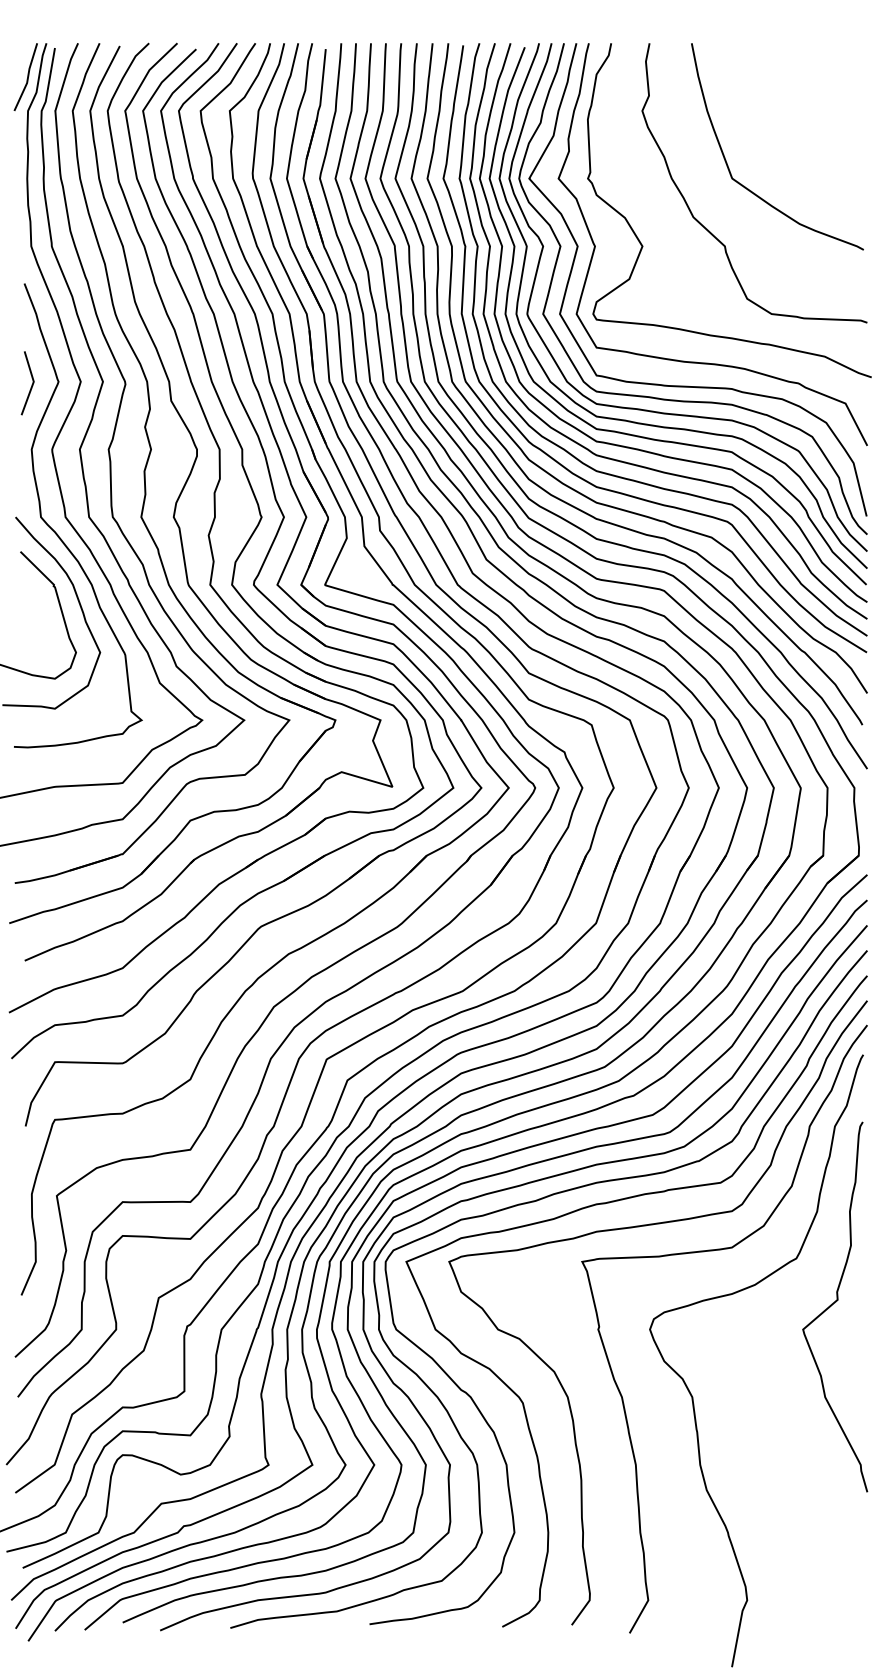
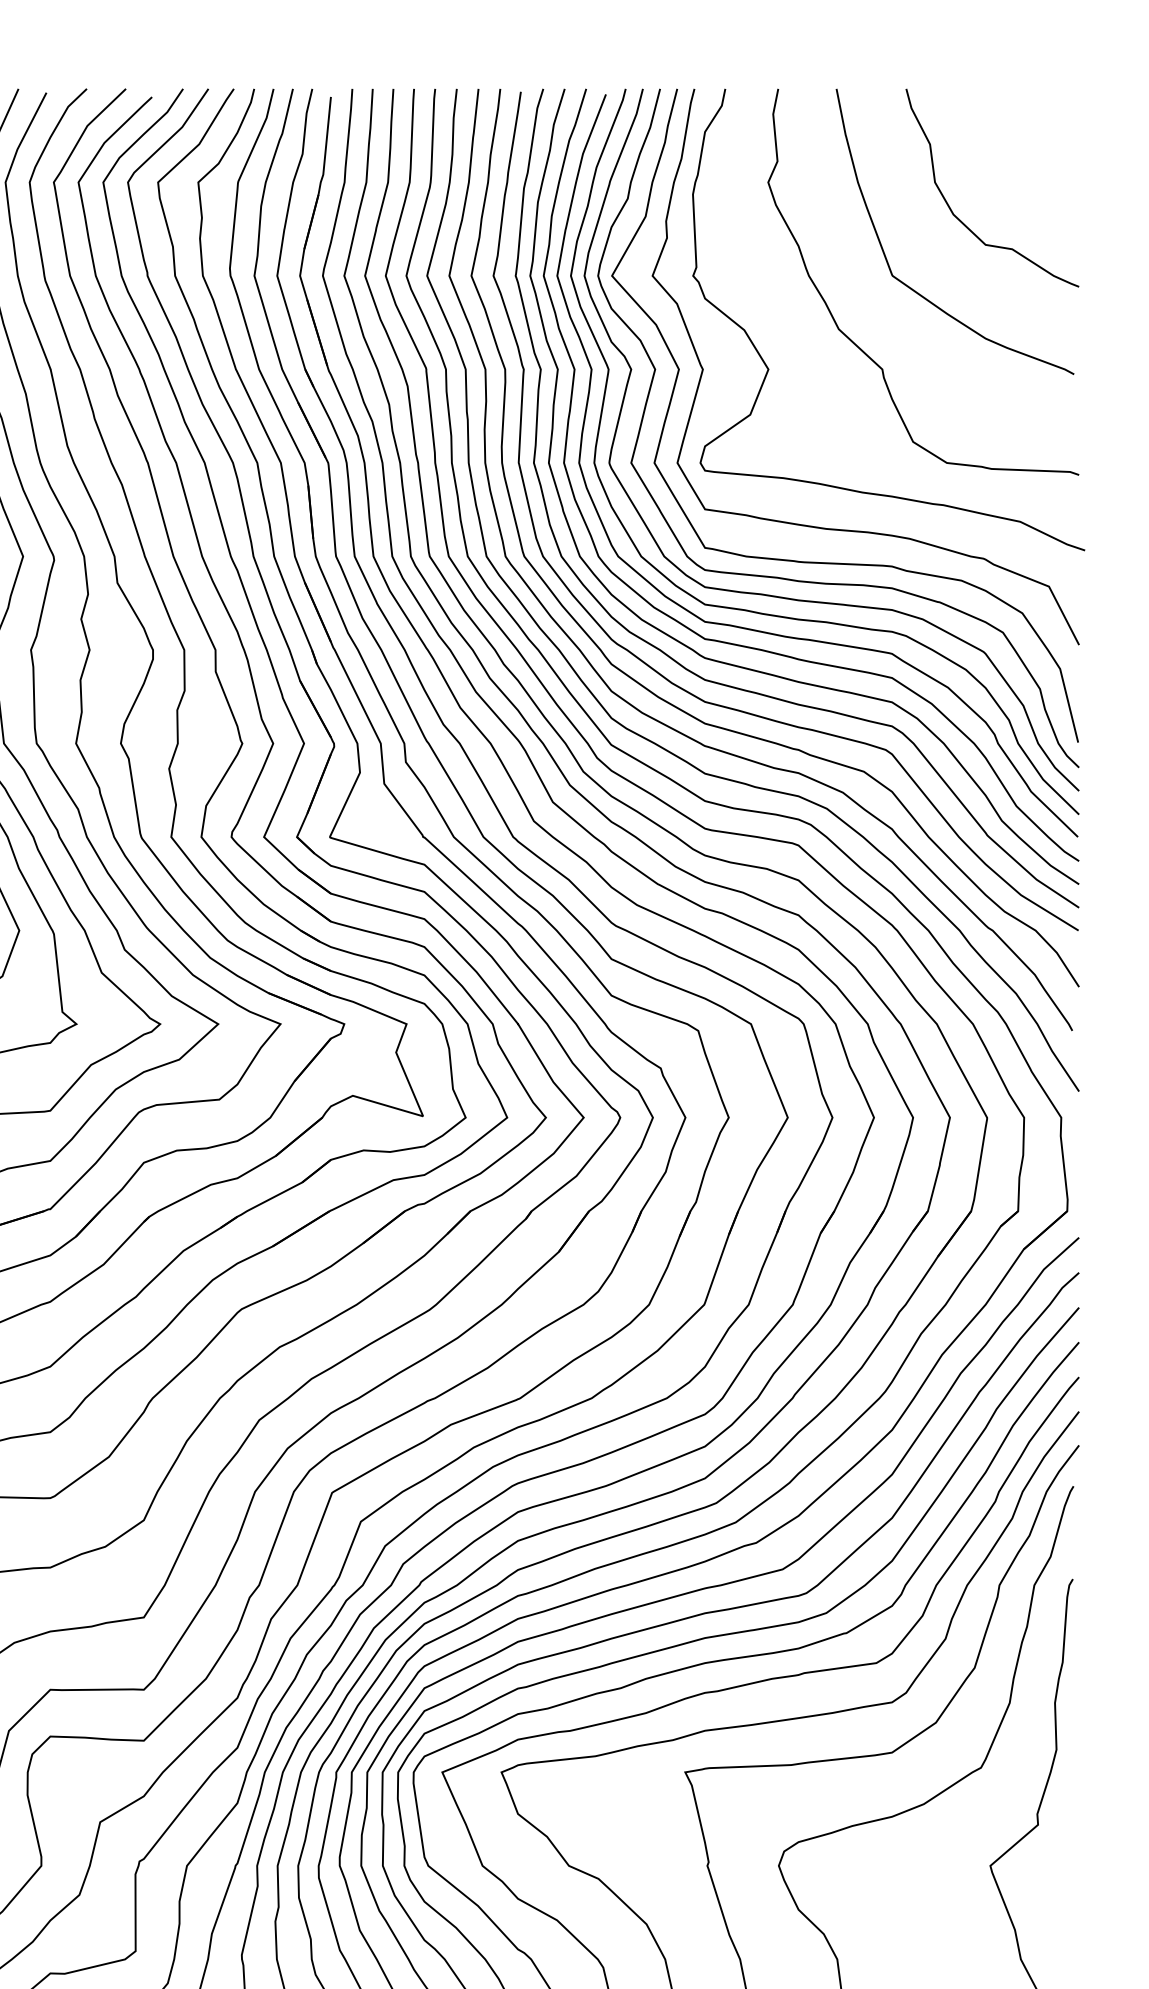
curve: (781, 137) -> (960, 219), added

